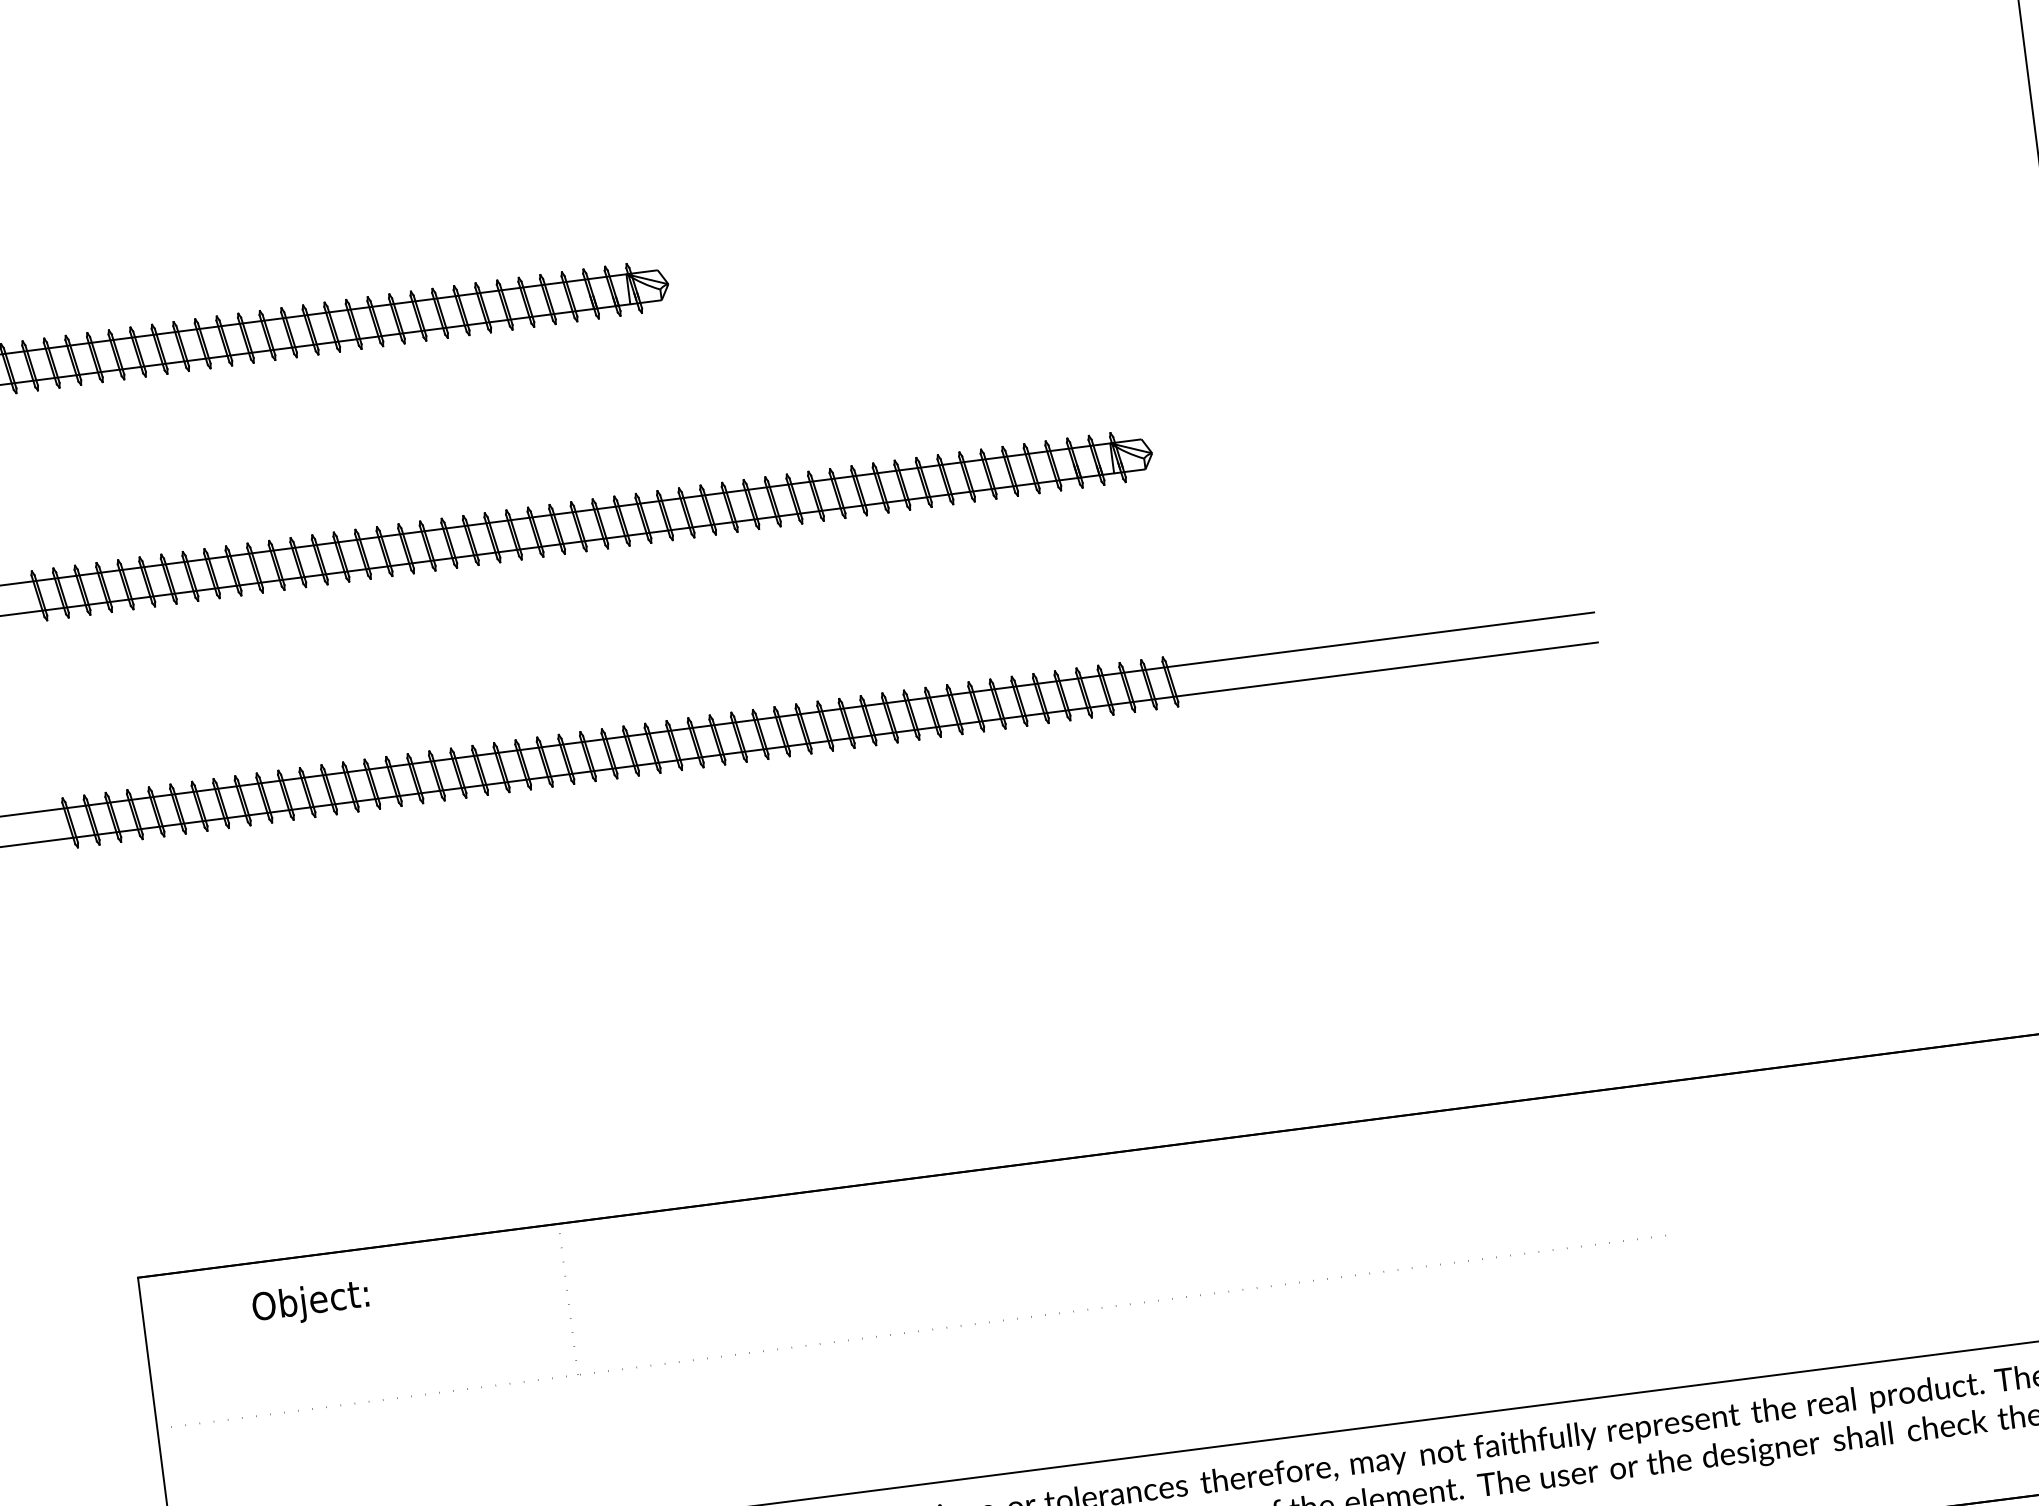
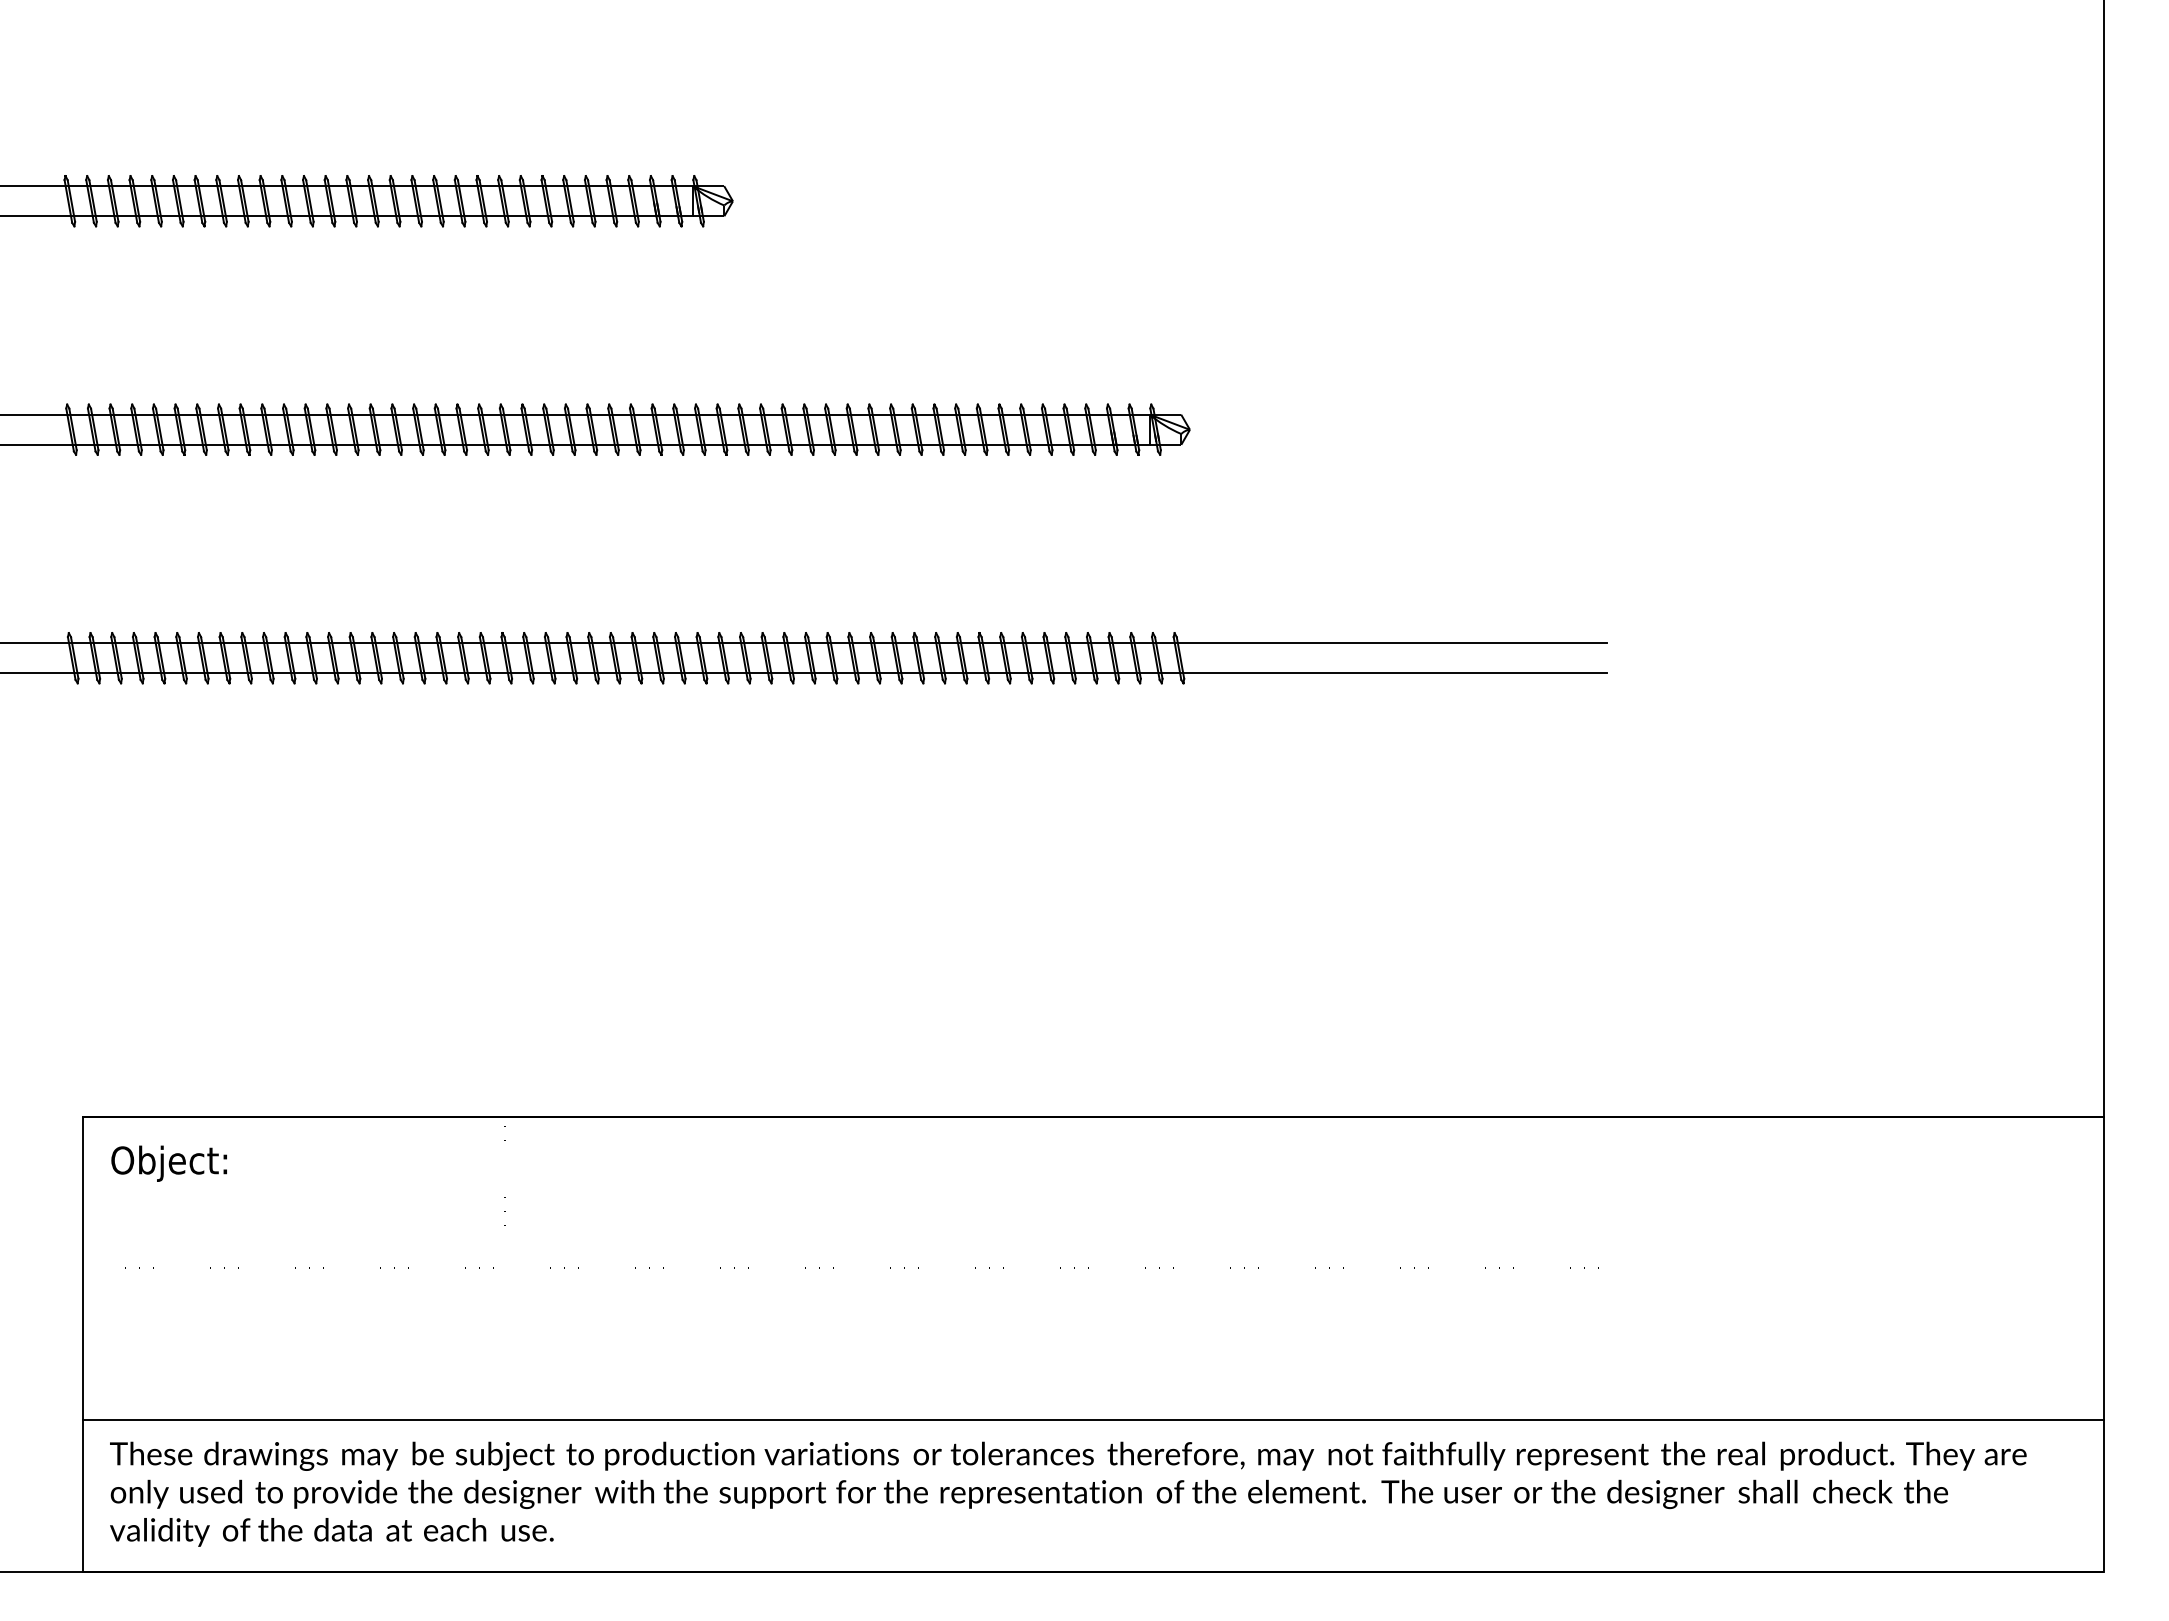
text: (310, 1303) -> (168, 1163), moved

